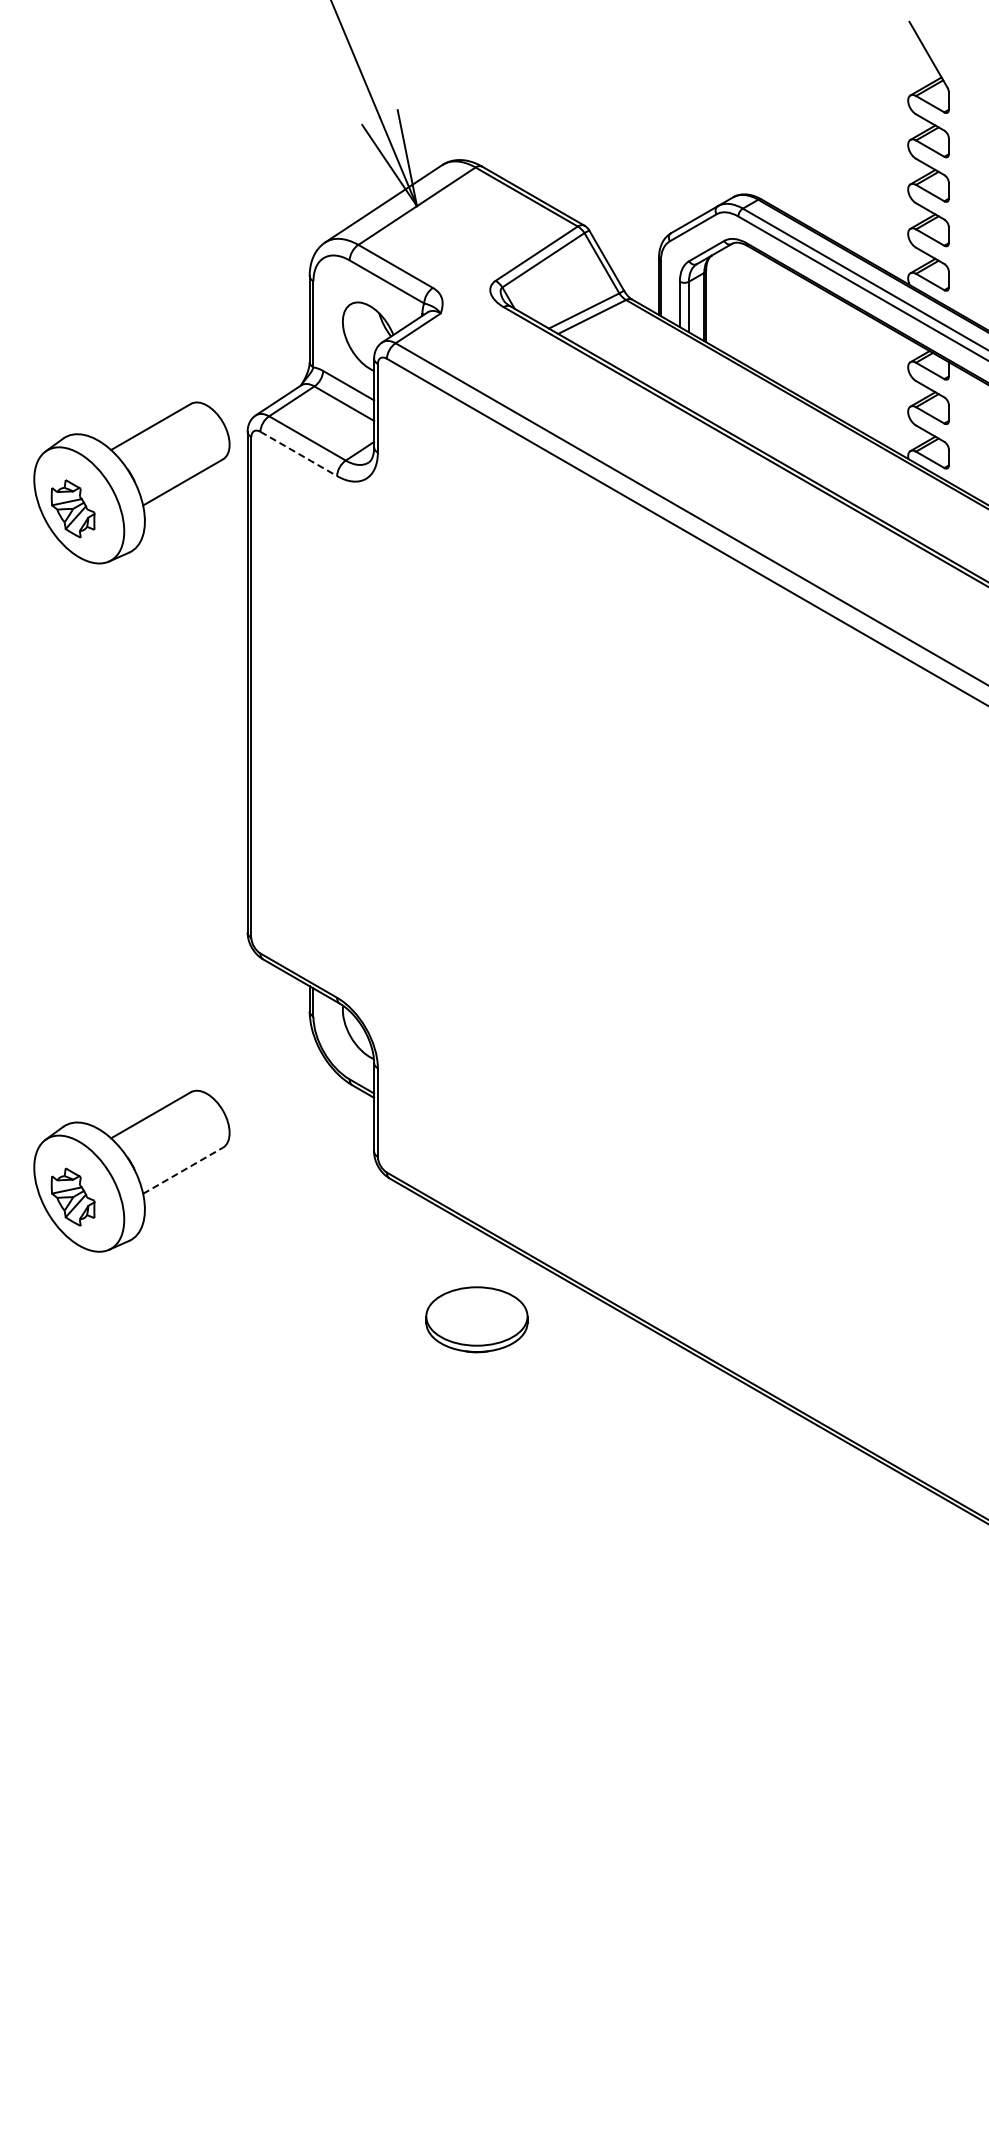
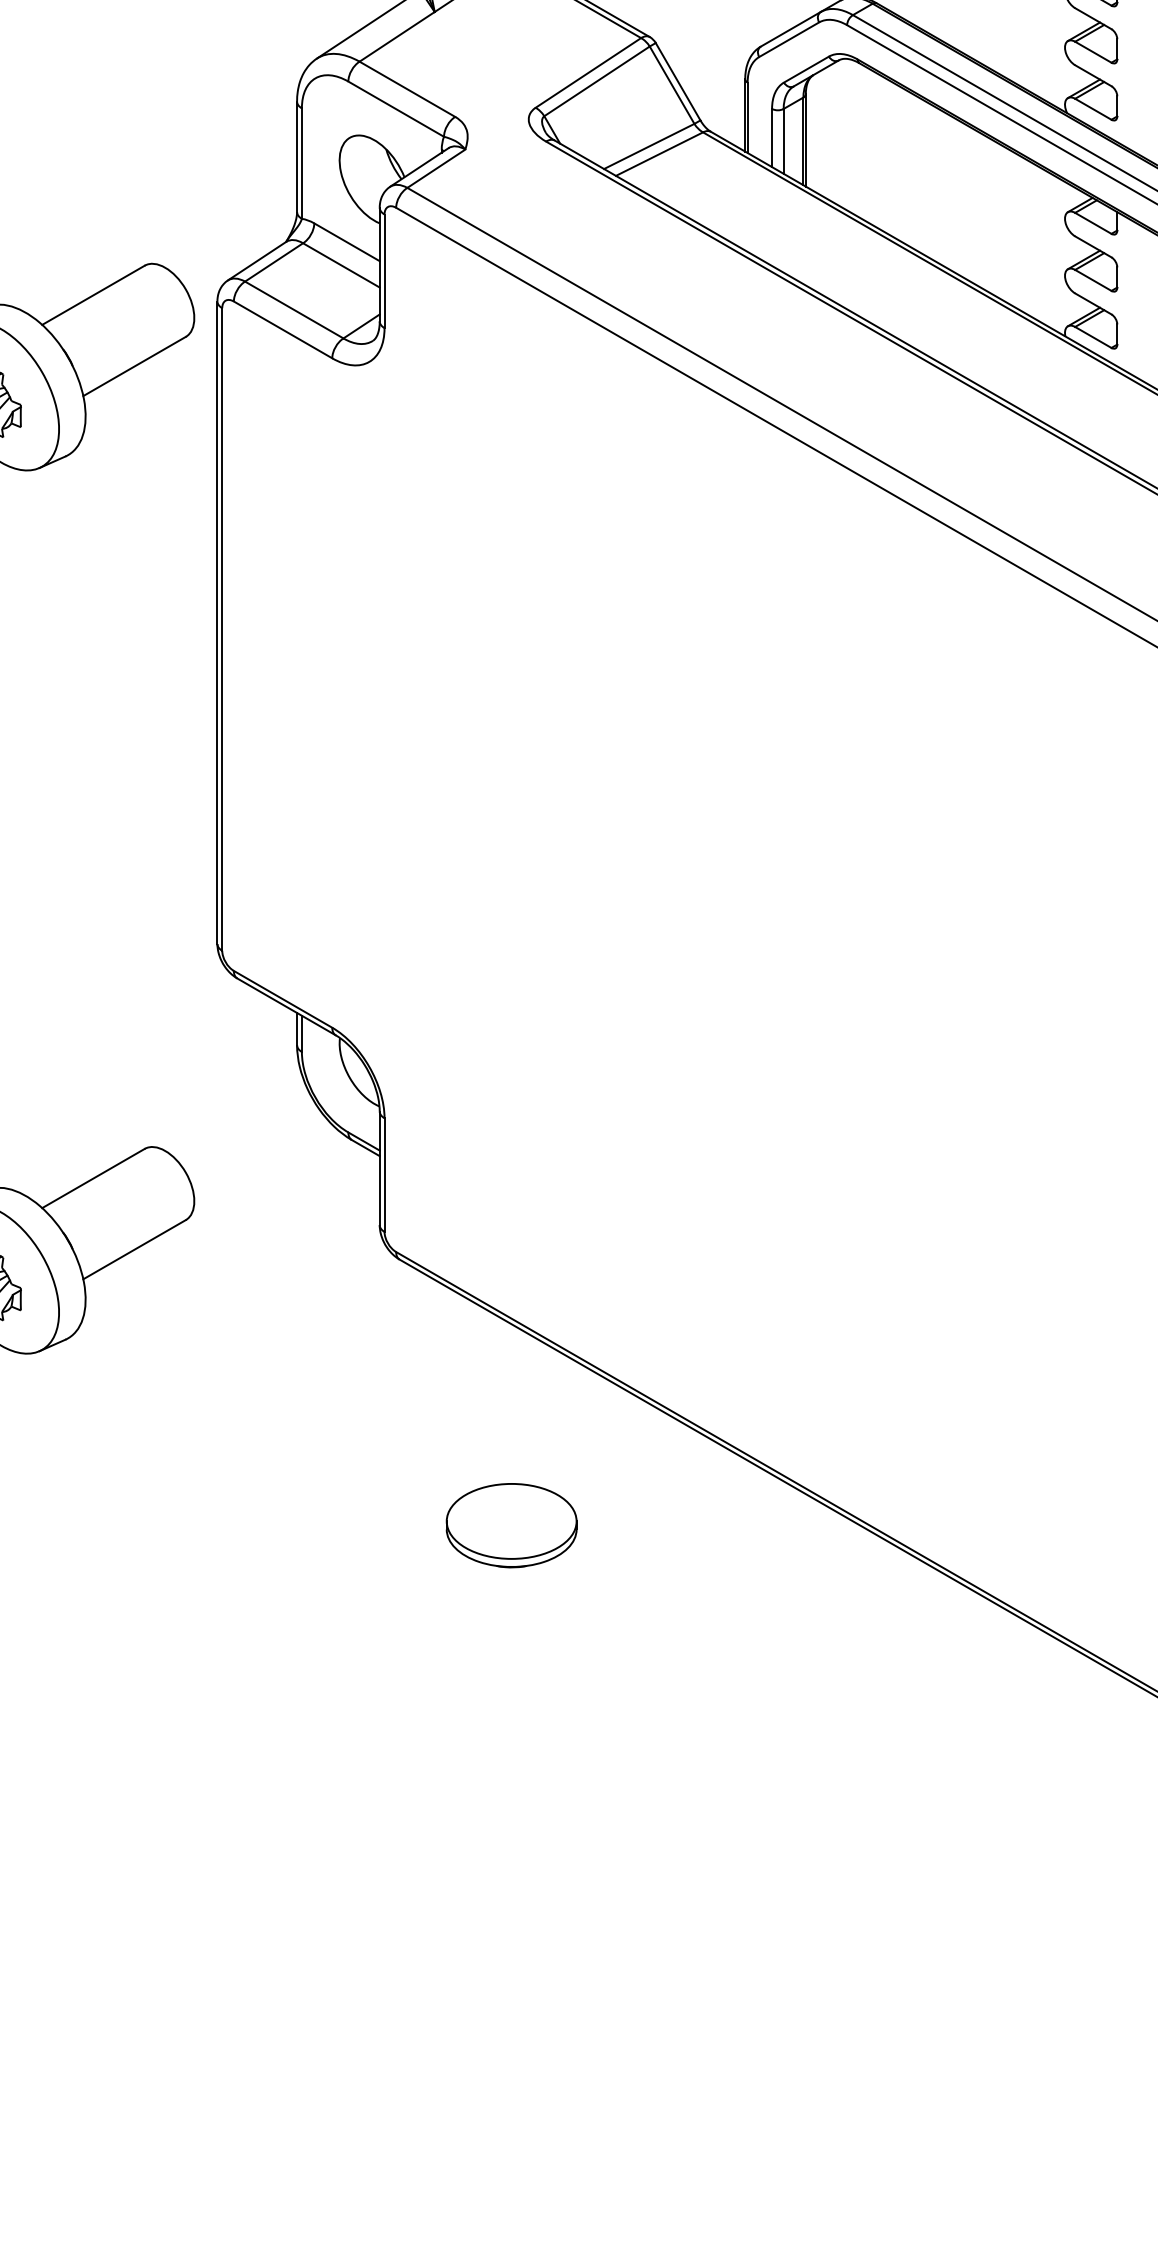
line: (299, 454) -> (283, 330), dashed -> solid
line: (183, 1170) -> (135, 1249), dashed -> solid
part: (476, 1319) -> (511, 1525), moved

